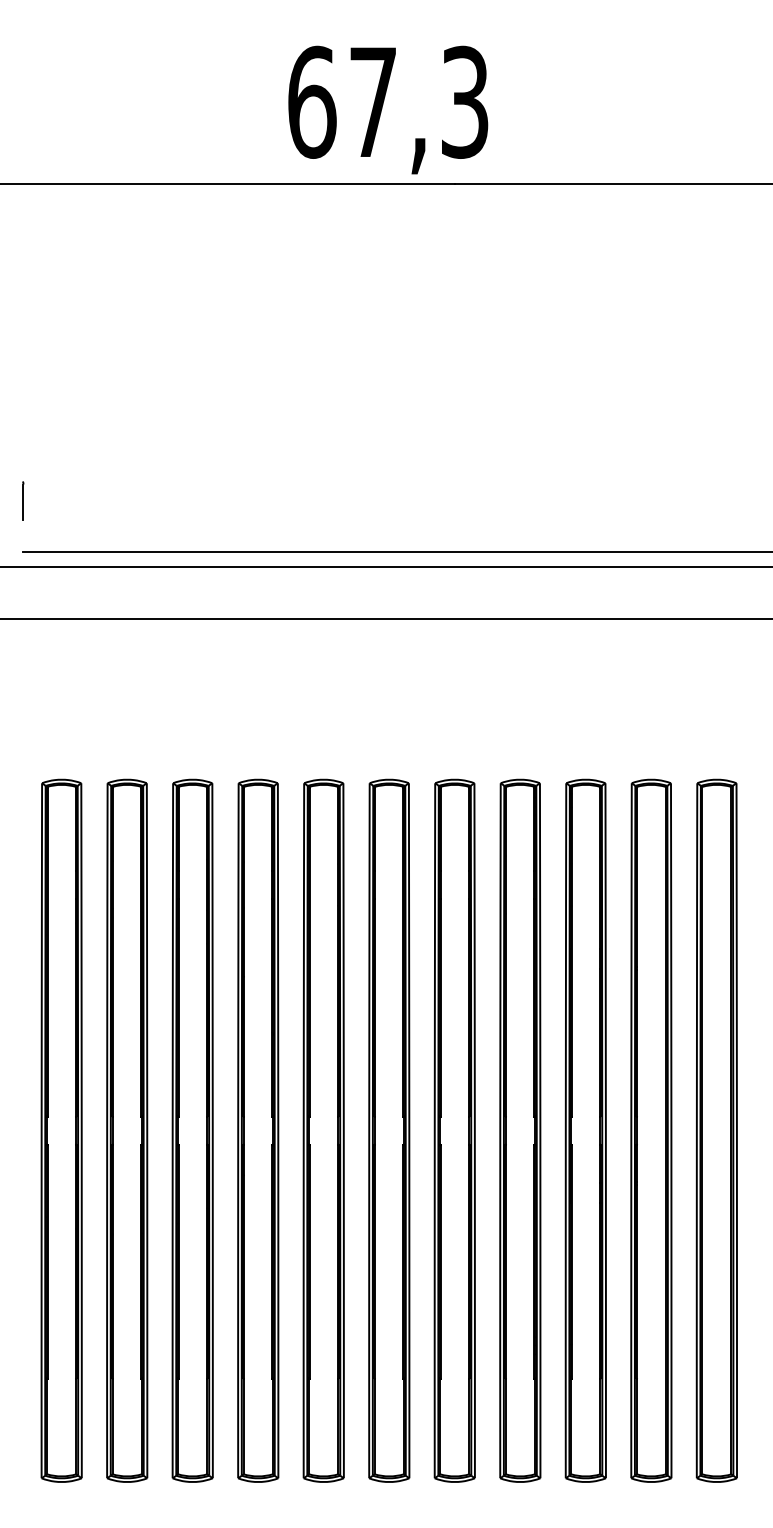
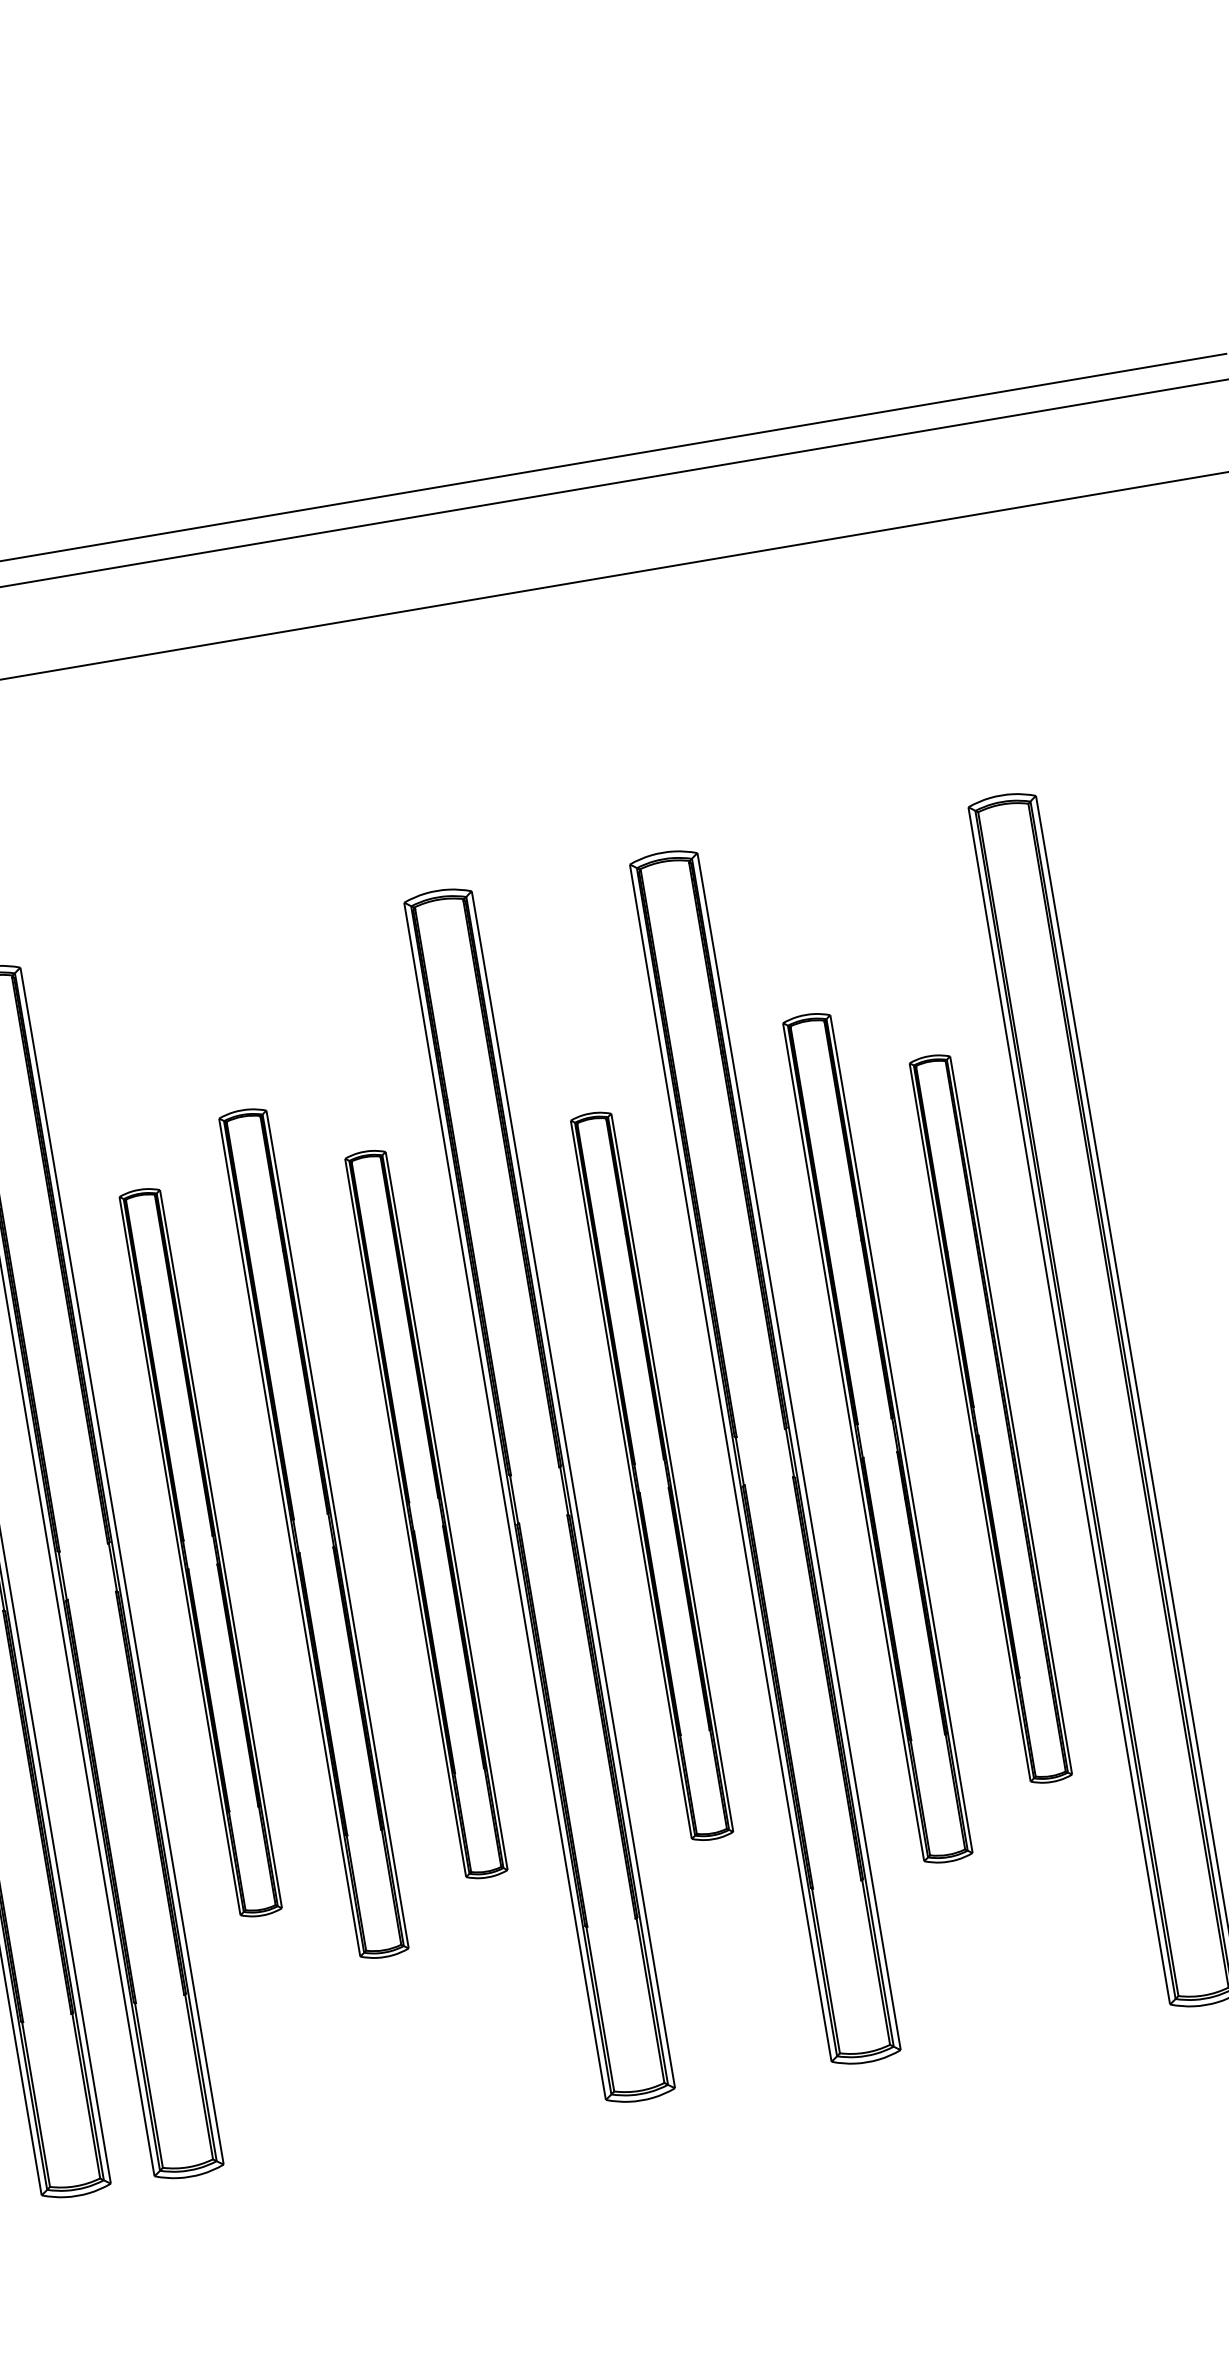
part: (192, 1130) -> (200, 1552), size x0.6
part: (258, 1130) -> (313, 1533), size x0.7
part: (323, 1130) -> (425, 1514), size x0.6
part: (454, 1130) -> (651, 1476), size x0.6
part: (585, 1130) -> (877, 1437), size x0.7
part: (651, 1130) -> (990, 1418), size x0.6

